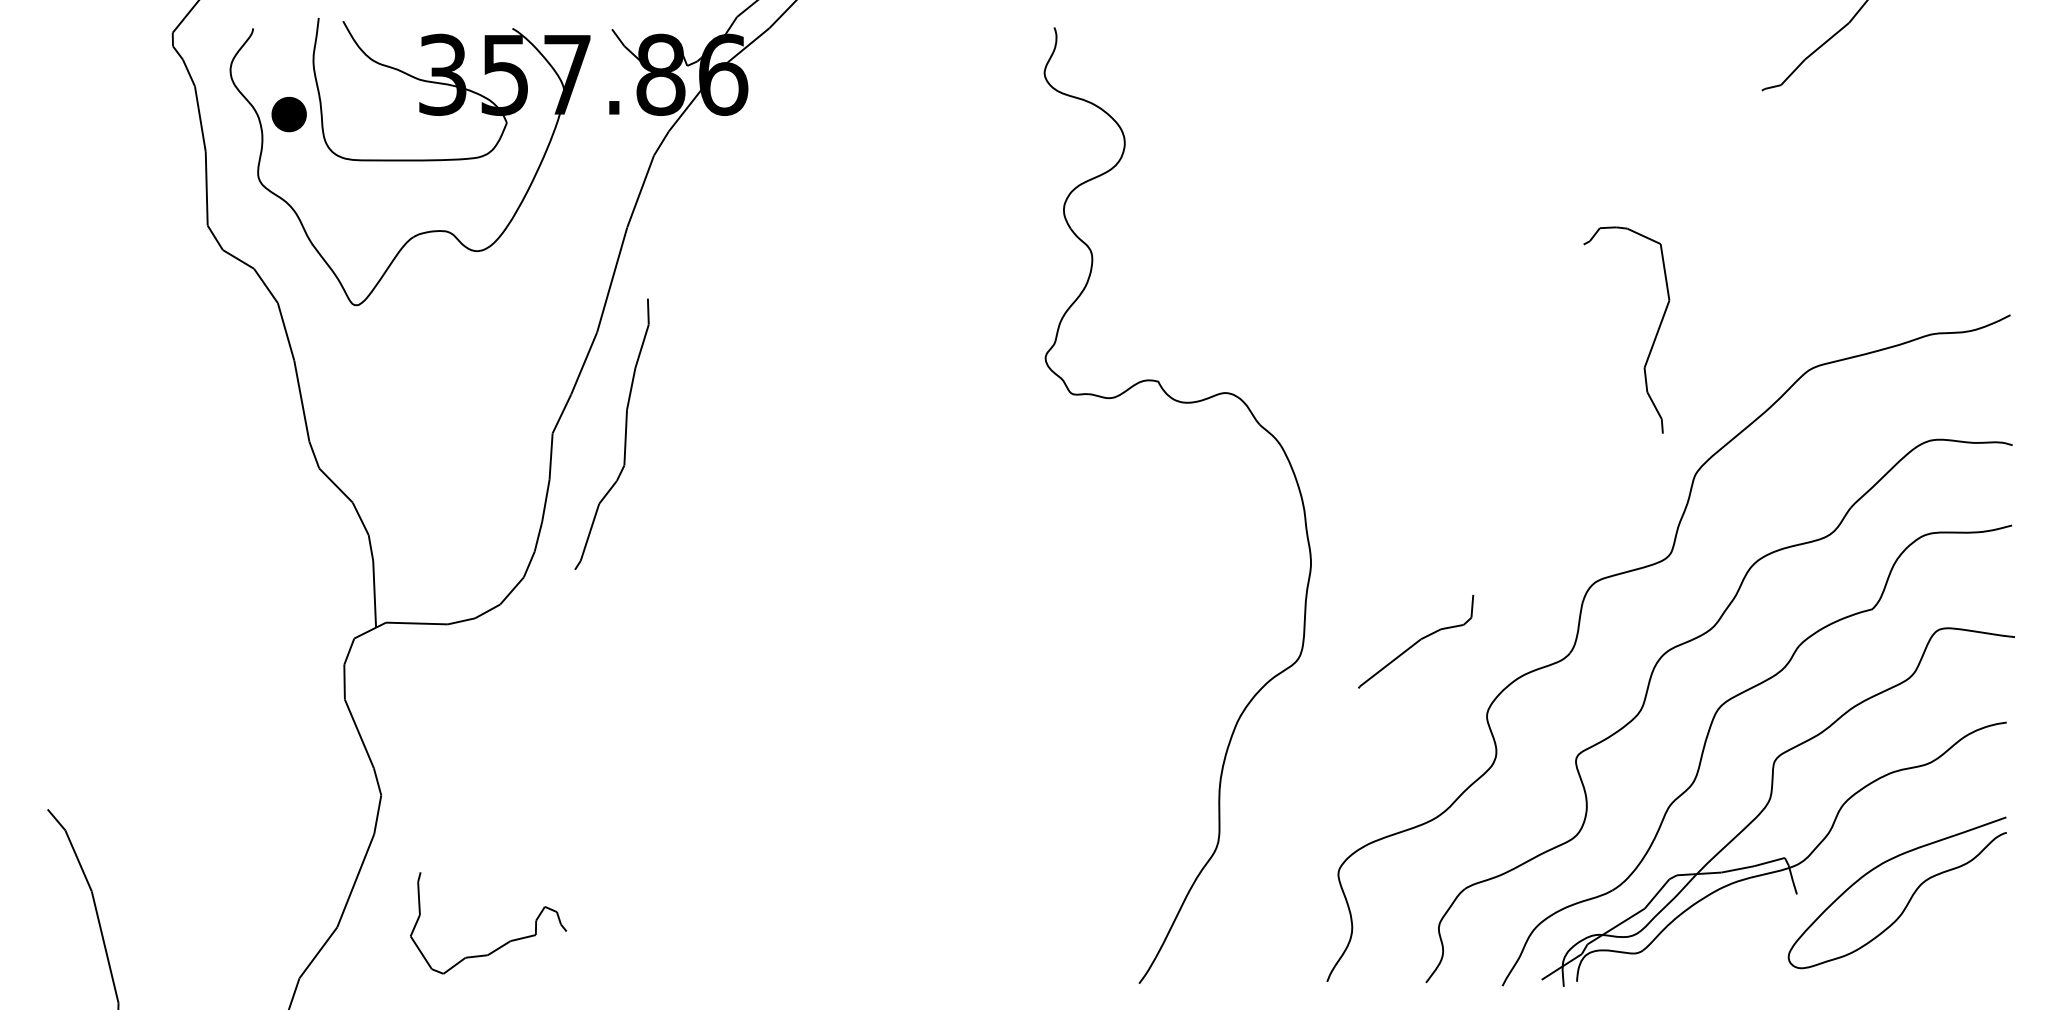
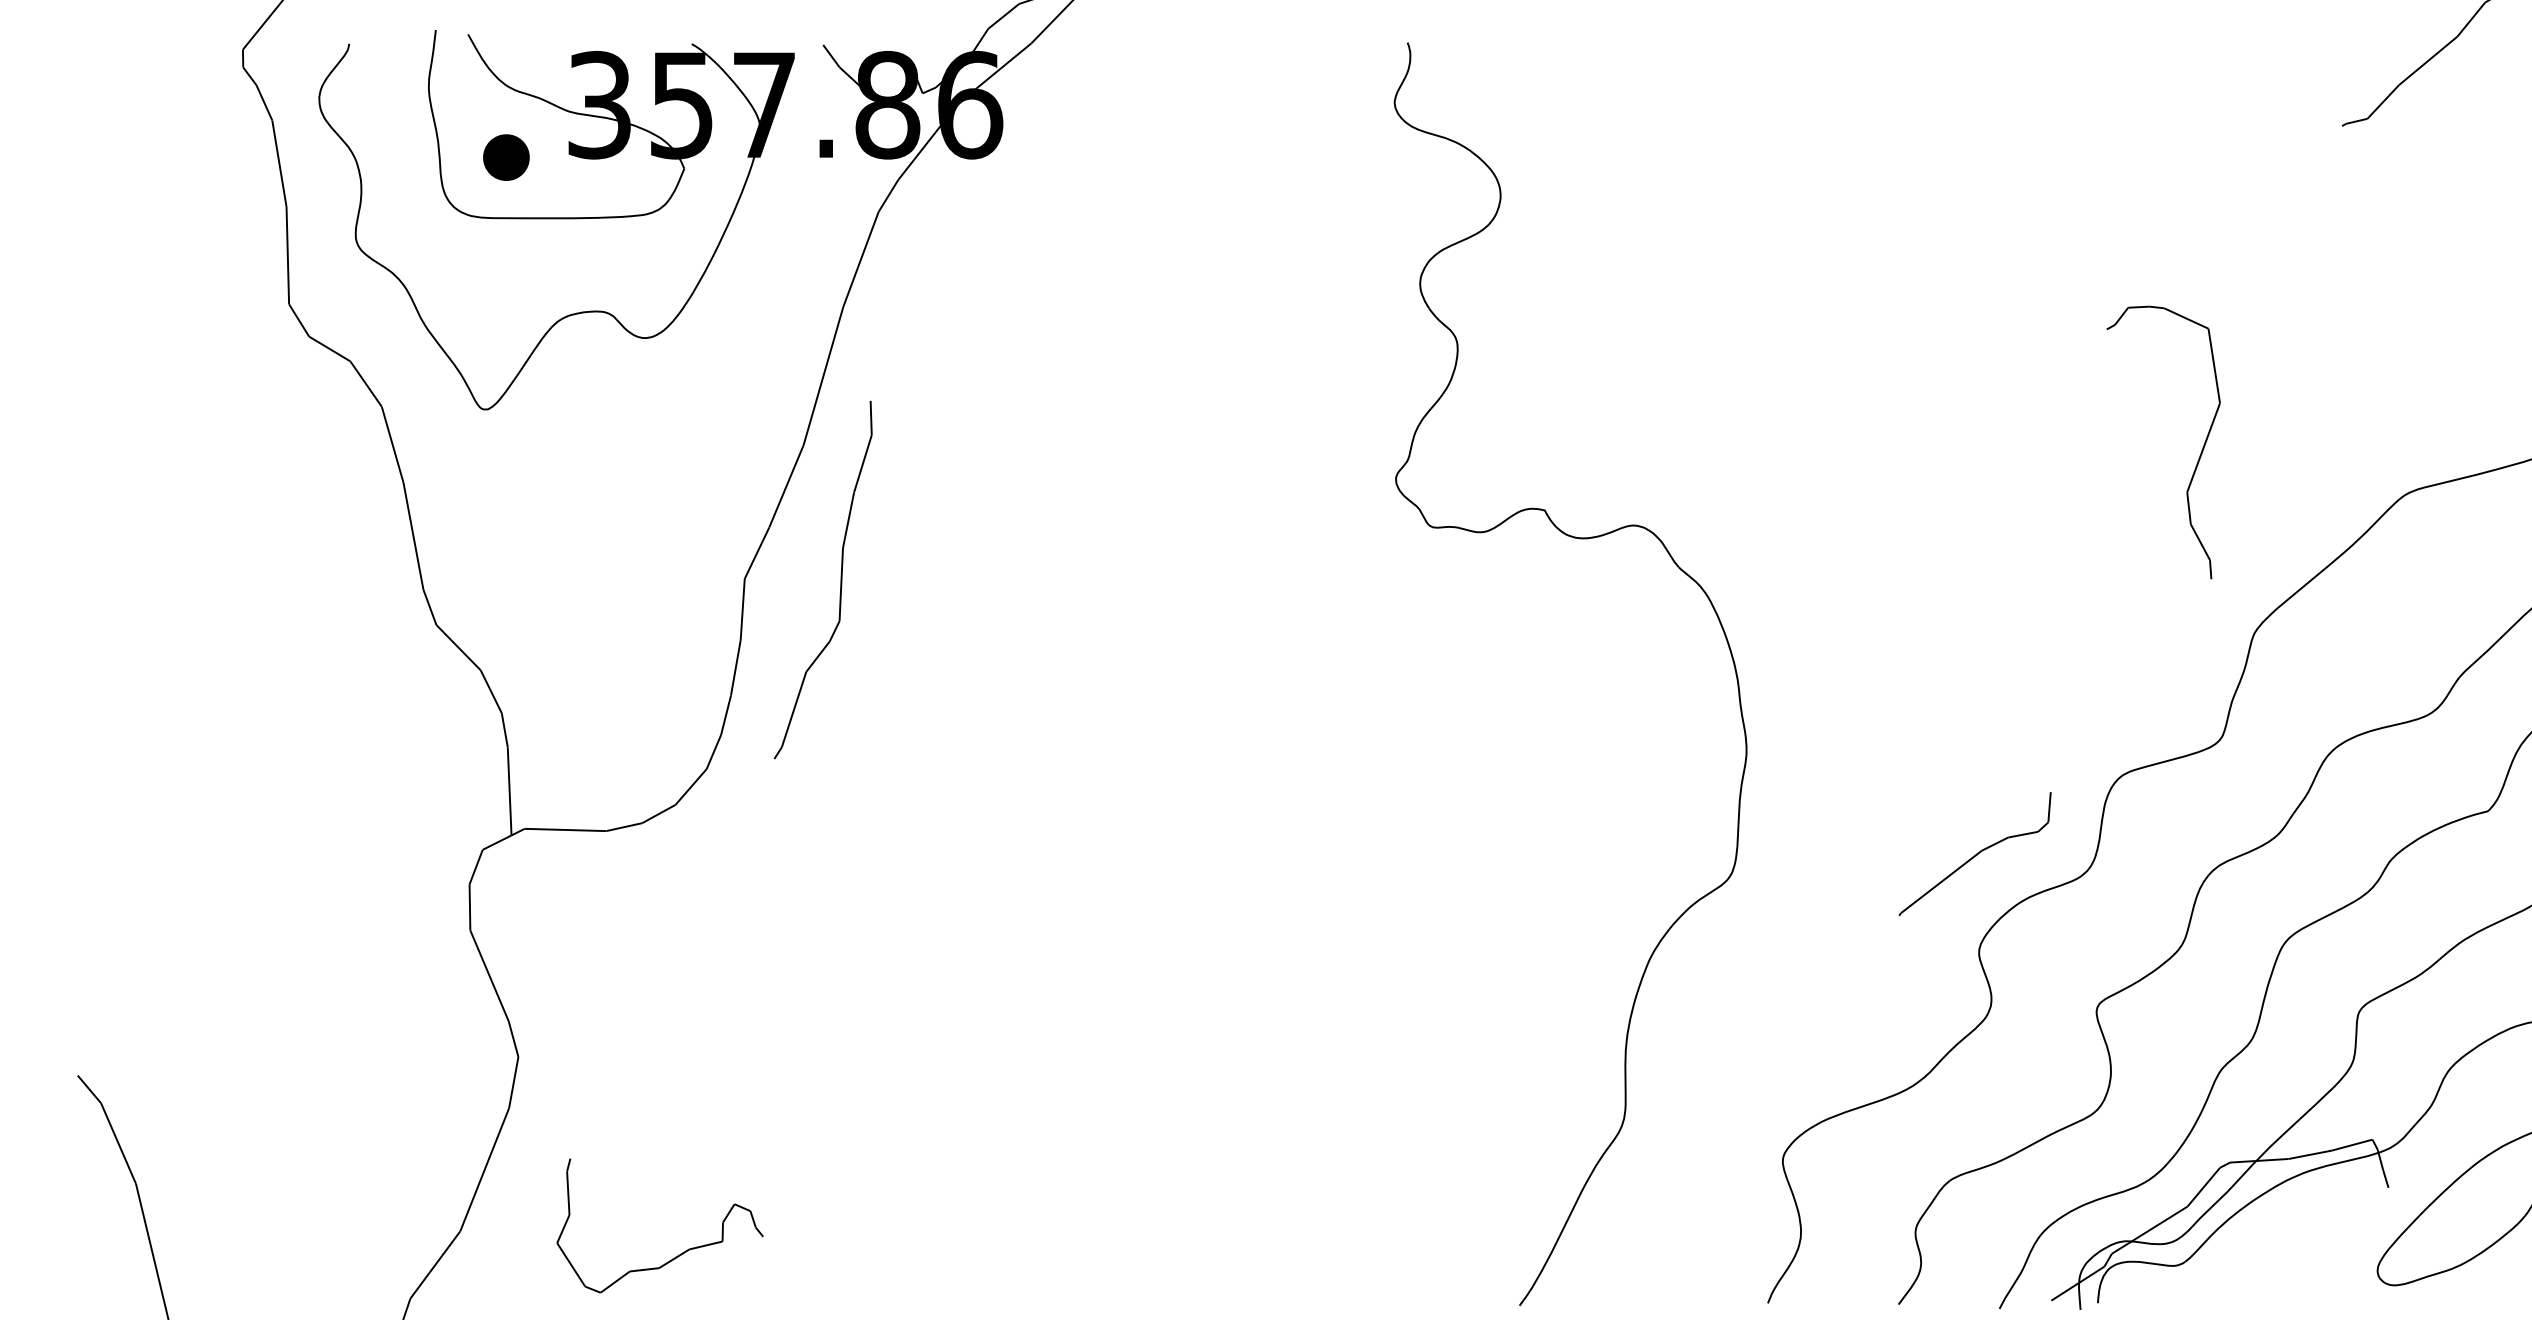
part: (288, 114) -> (505, 157), moved
curve: (1416, 641) -> (1975, 853), moved

